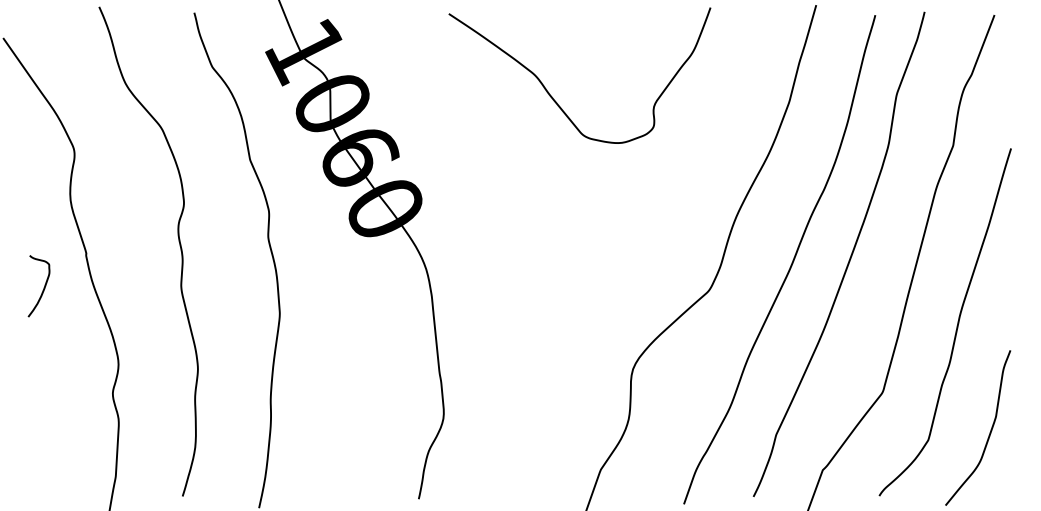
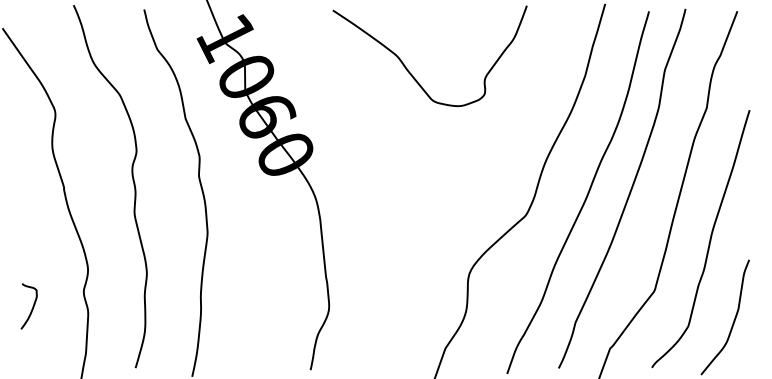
curve: (43, 287) -> (32, 307), moved

